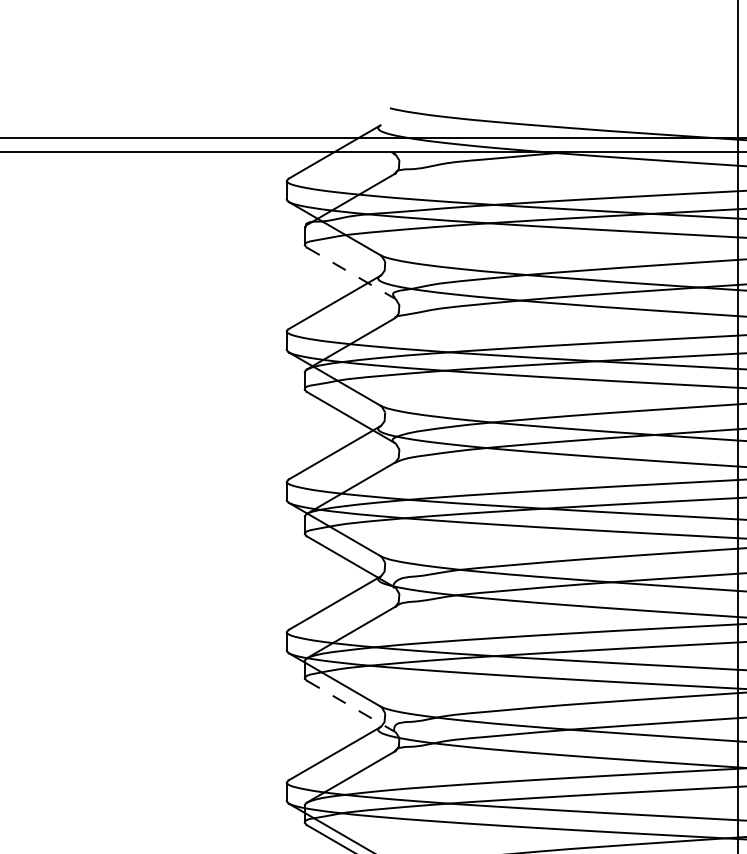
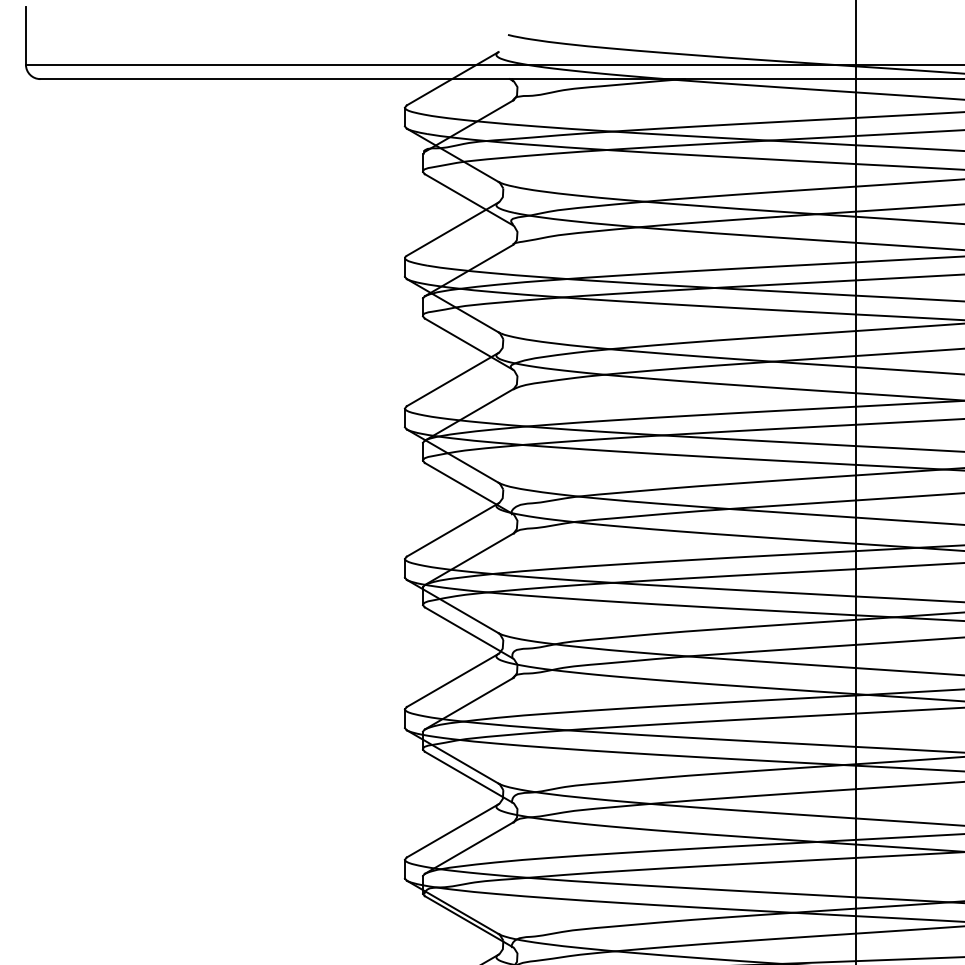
line: (350, 272) -> (468, 199), dashed -> solid
line: (350, 705) -> (468, 632), dashed -> solid

